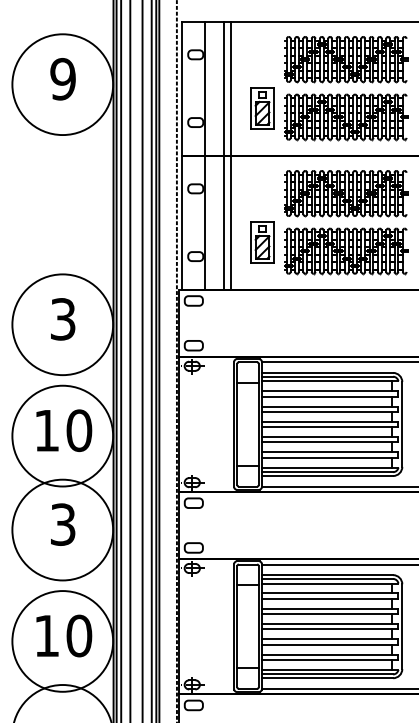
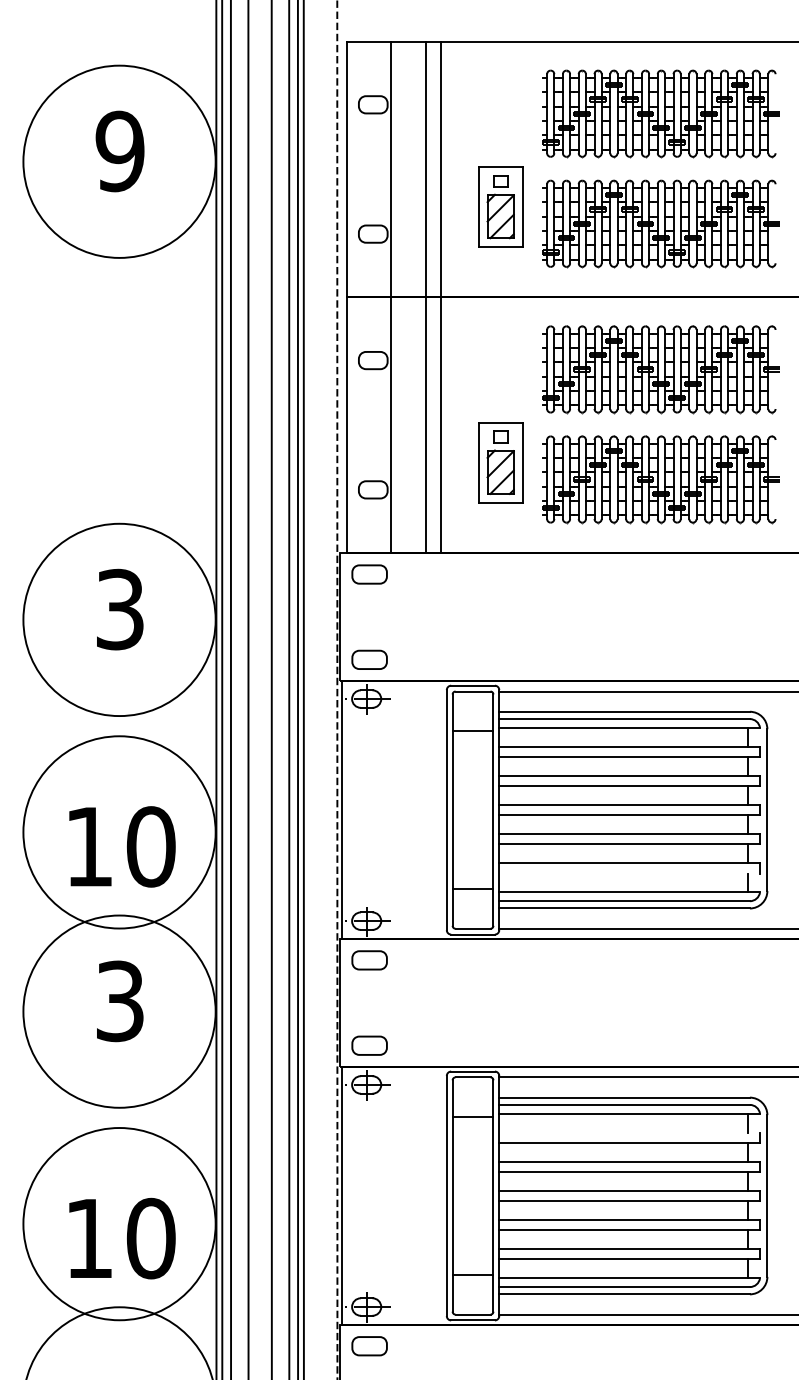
text: (64, 430) -> (122, 846), moved
line: (329, 457) -> (628, 873), removed
line: (329, 593) -> (628, 1132), removed
text: (64, 635) -> (122, 1237), moved

